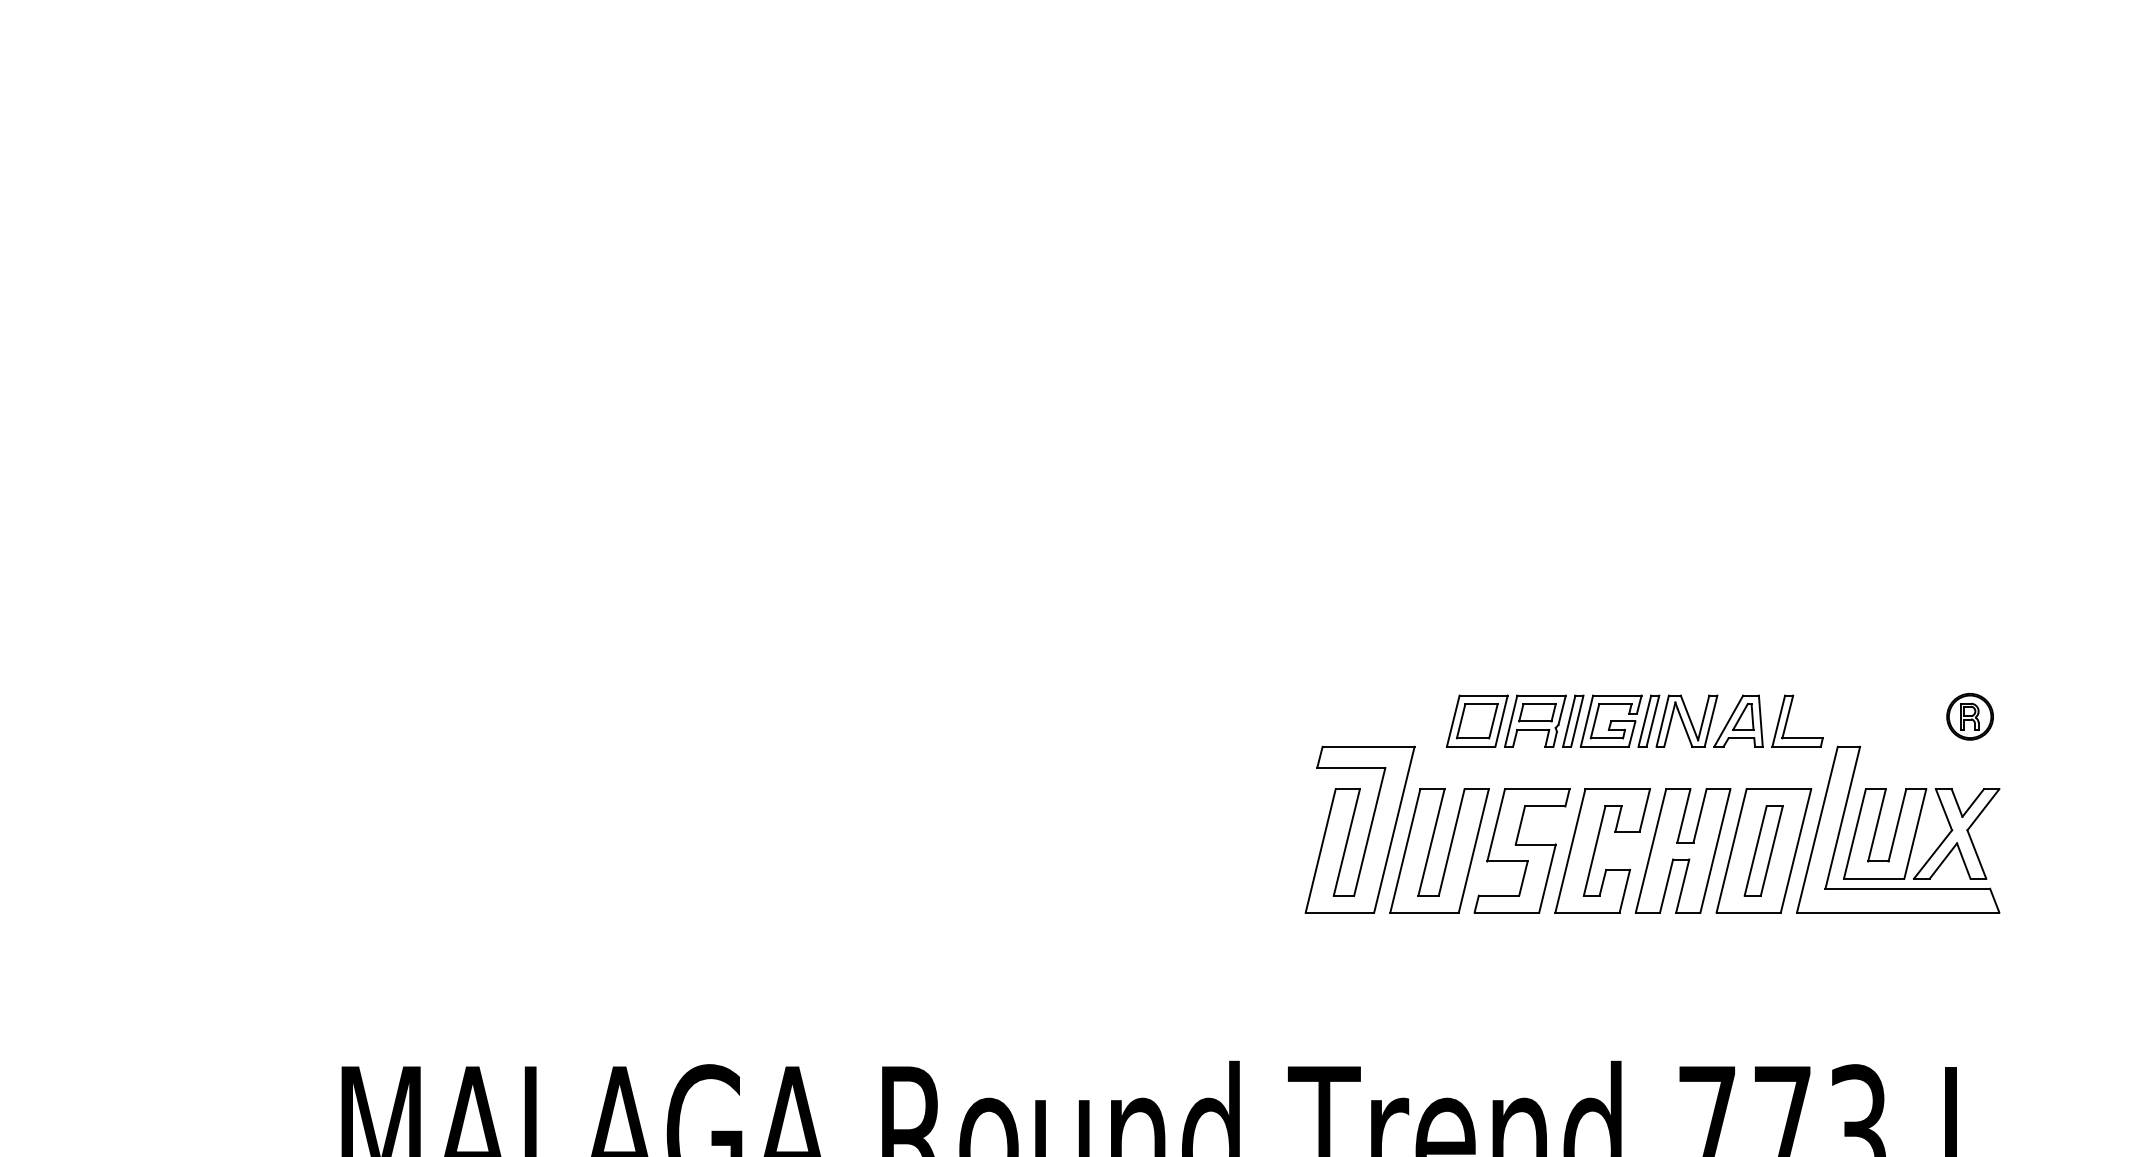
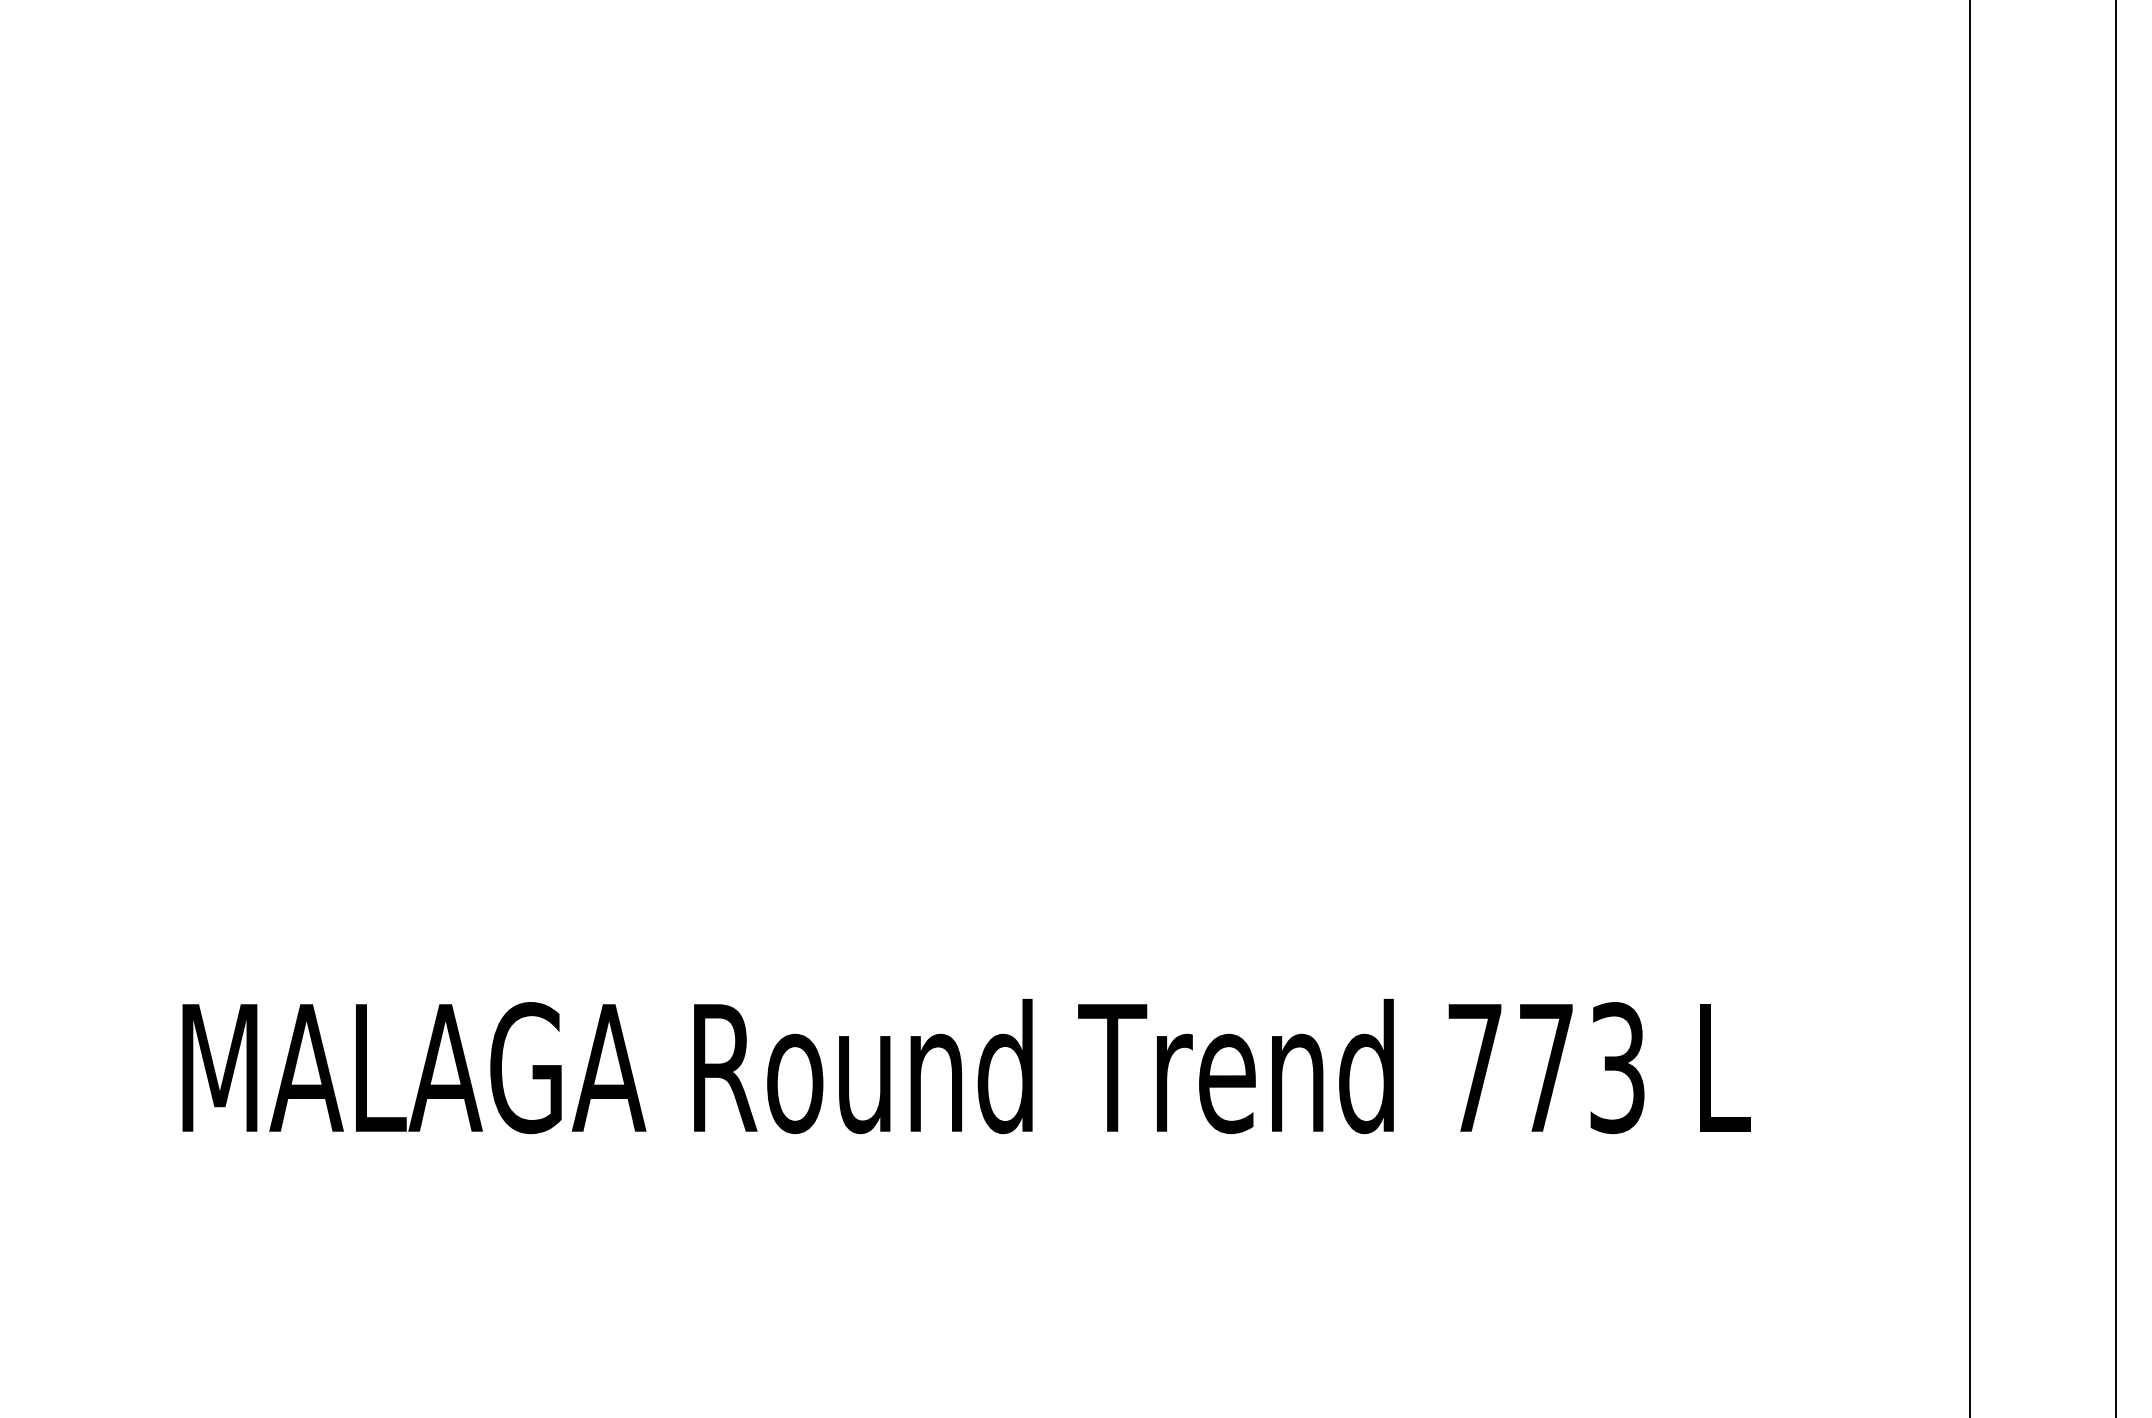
part: (1652, 802) -> (1423, 754), removed

